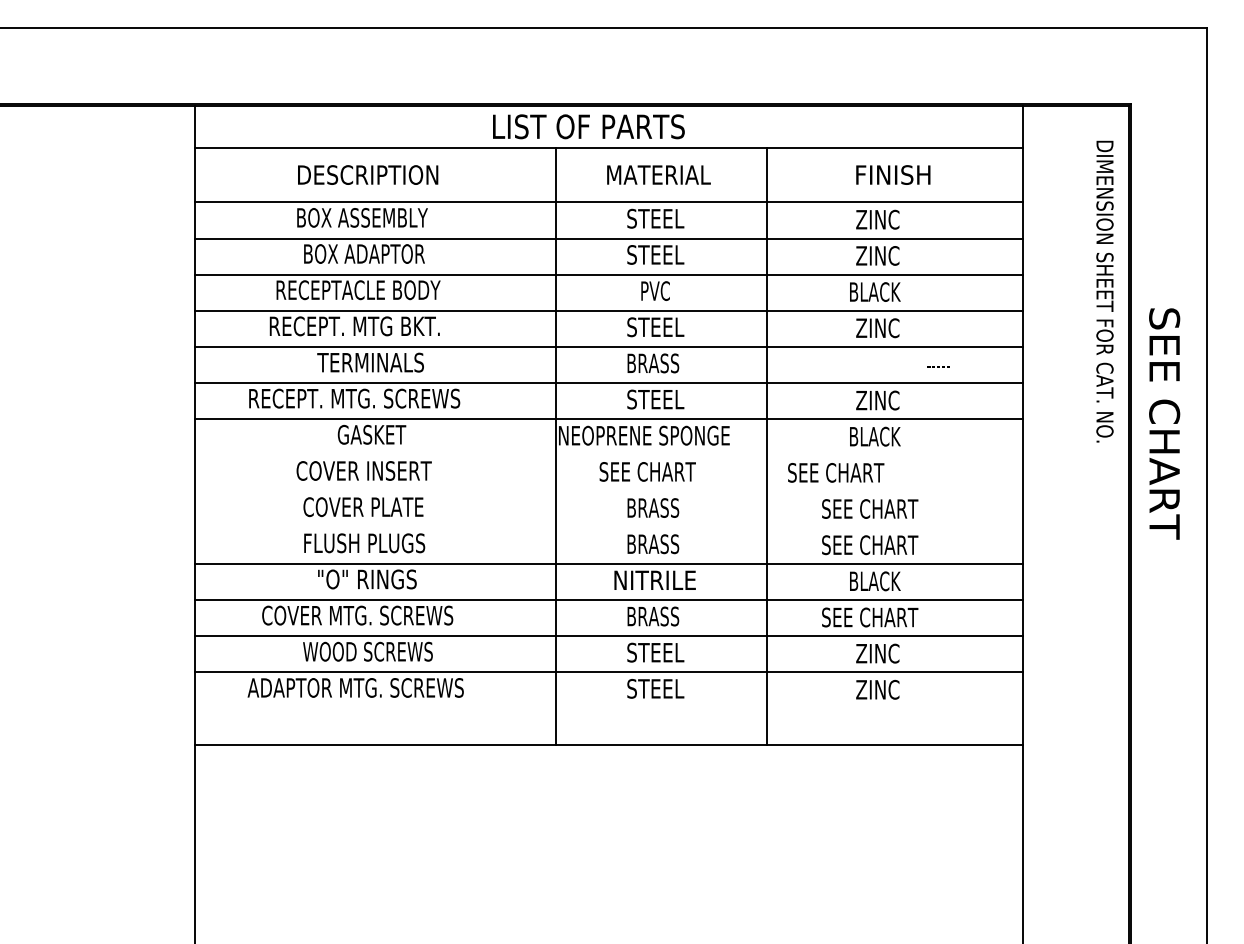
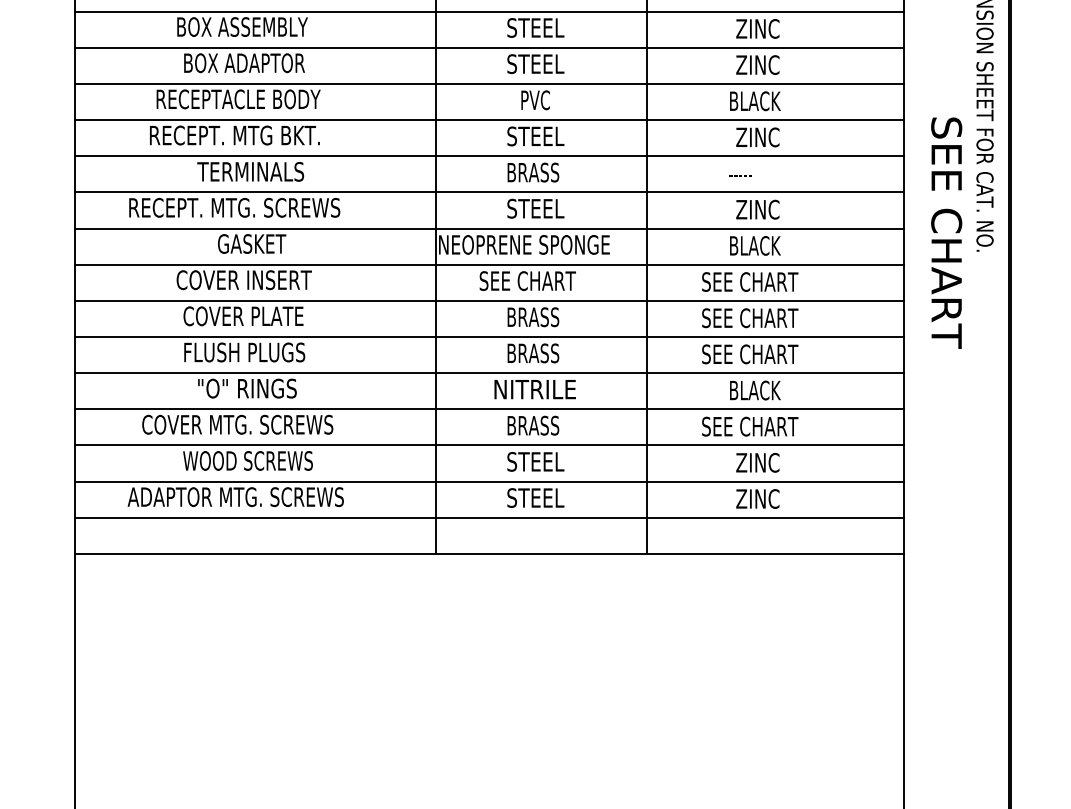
text: (938, 366) -> (740, 175), moved
text: (1164, 423) -> (946, 232), moved
line: (608, 455) -> (488, 264), added
text: (836, 472) -> (750, 281), moved
line: (608, 491) -> (488, 300), added
line: (608, 527) -> (488, 336), added
line: (608, 708) -> (488, 517), added

